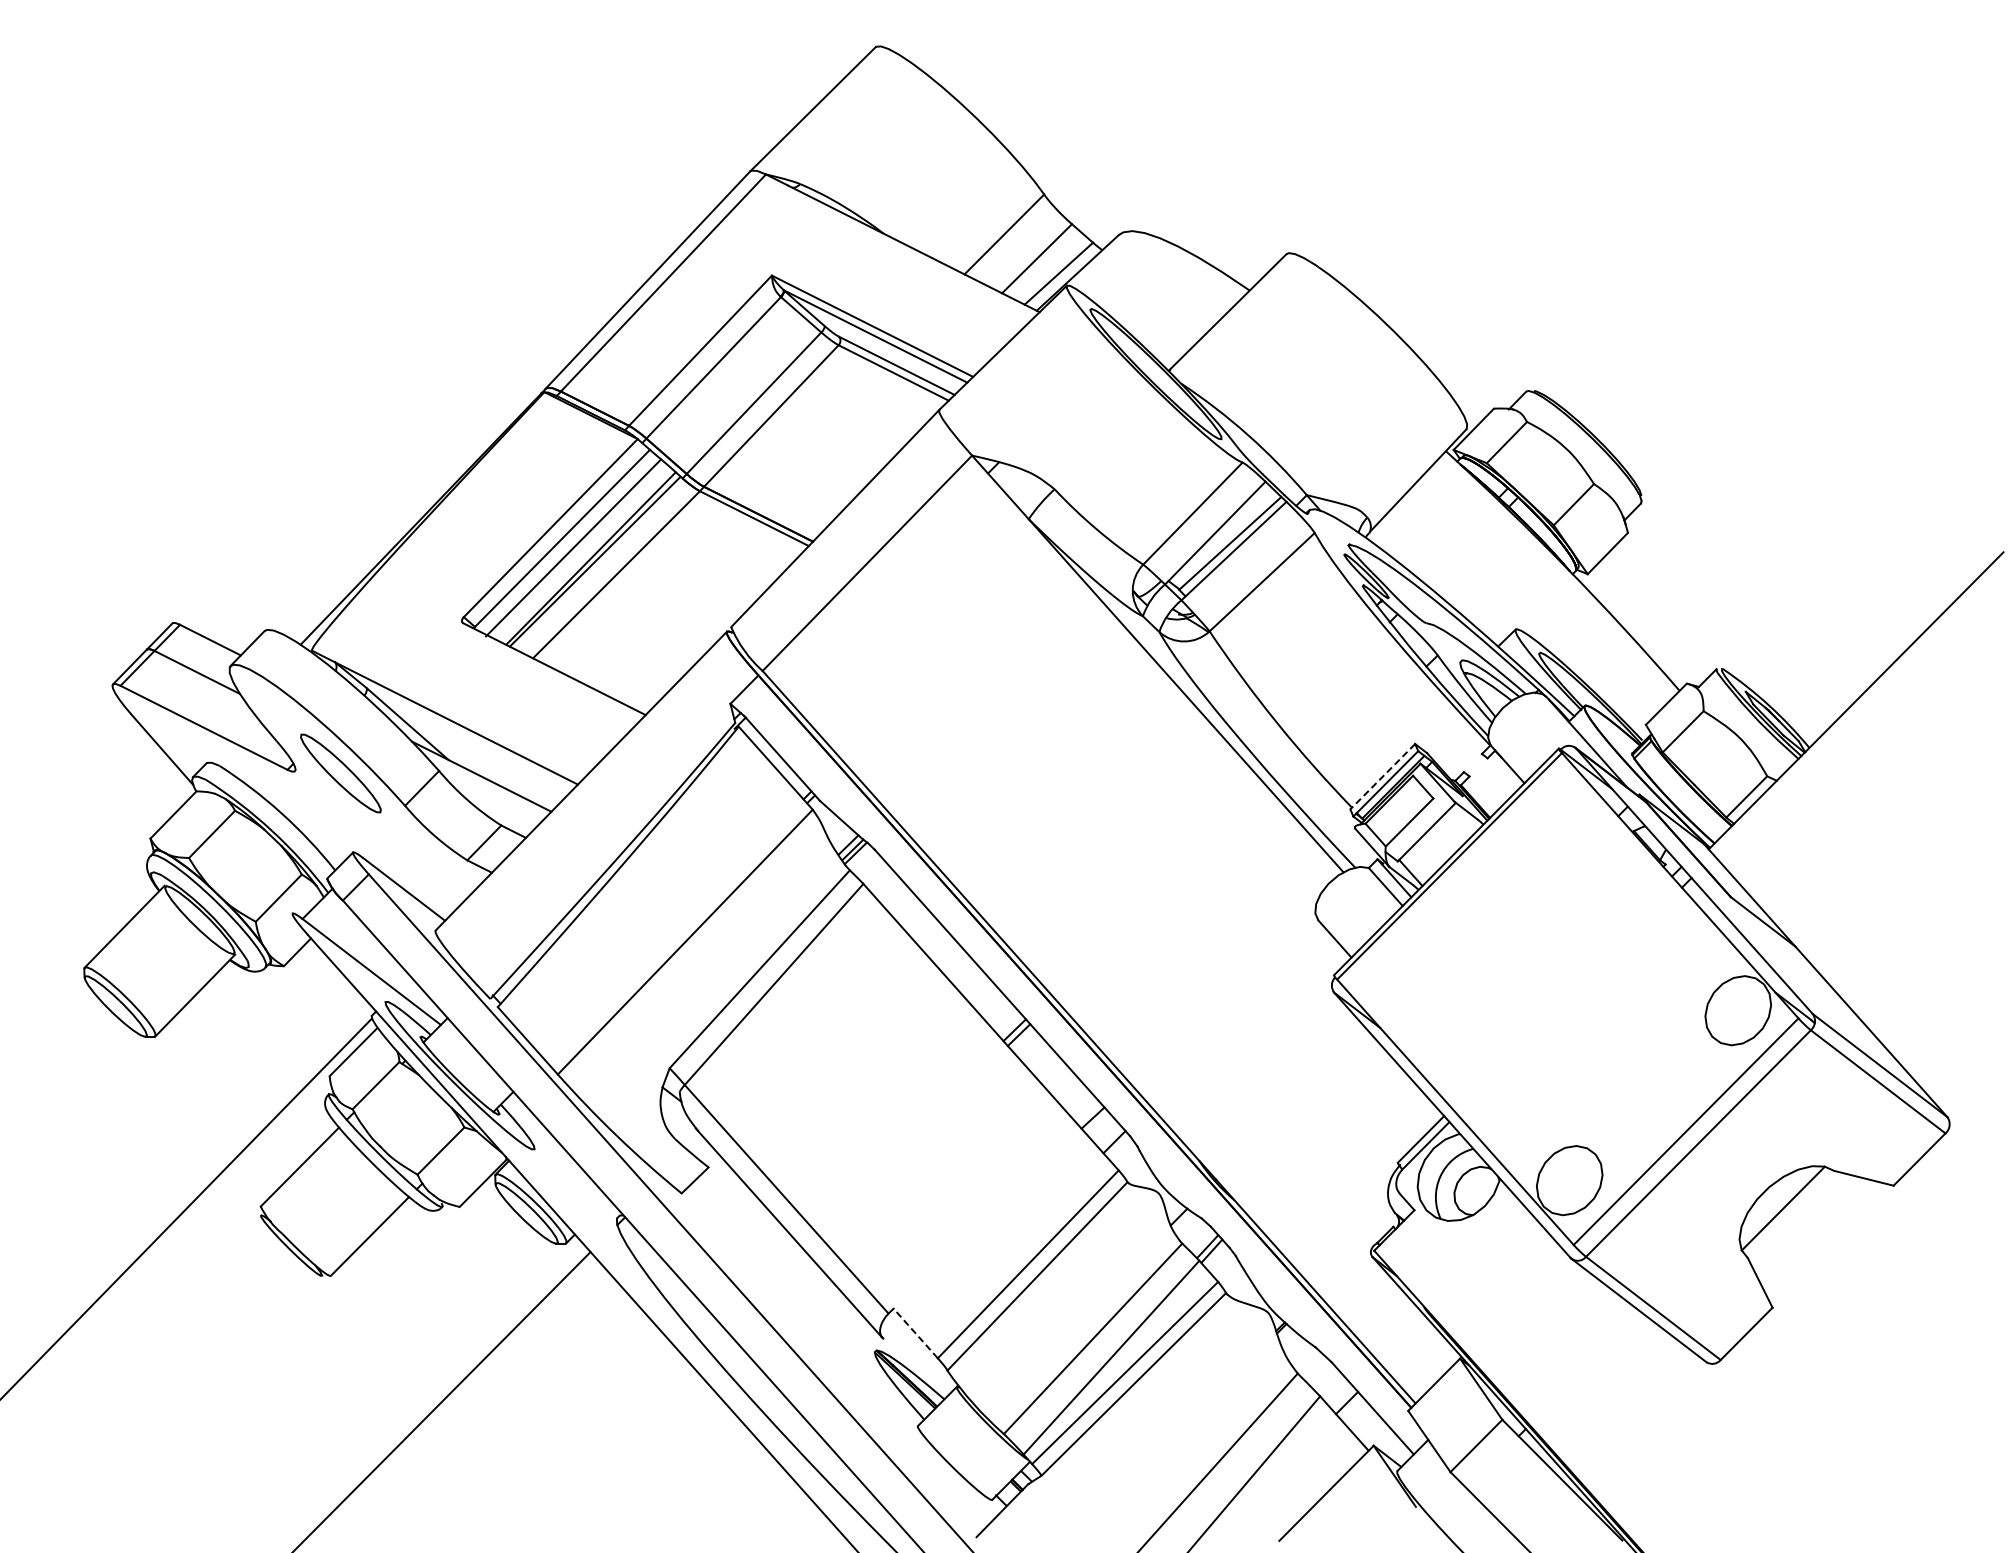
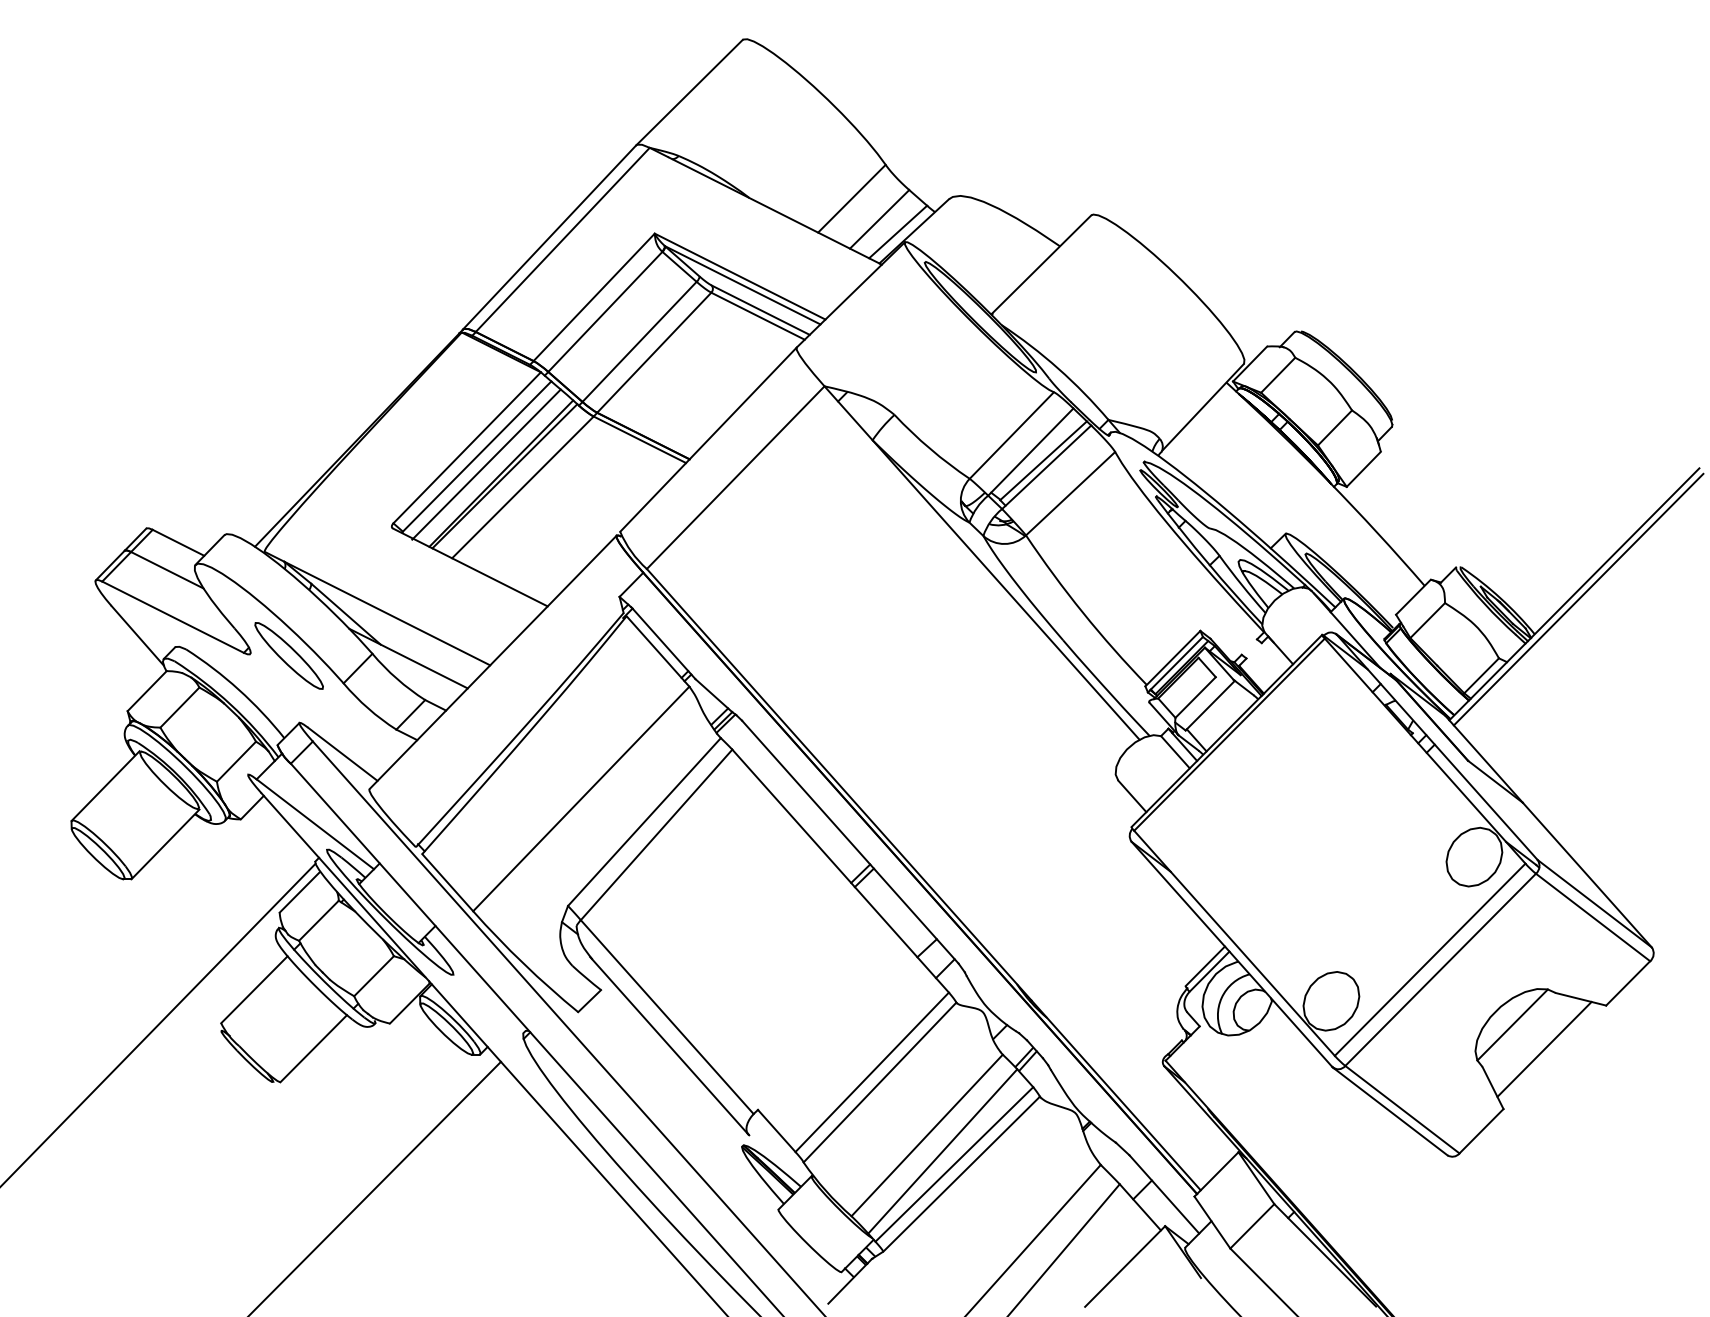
line: (1861, 706) -> (1578, 599), added
line: (1382, 777) -> (1172, 659), dashed -> solid
line: (1820, 1237) -> (1544, 1049), added
line: (915, 1333) -> (776, 1130), dashed -> solid

